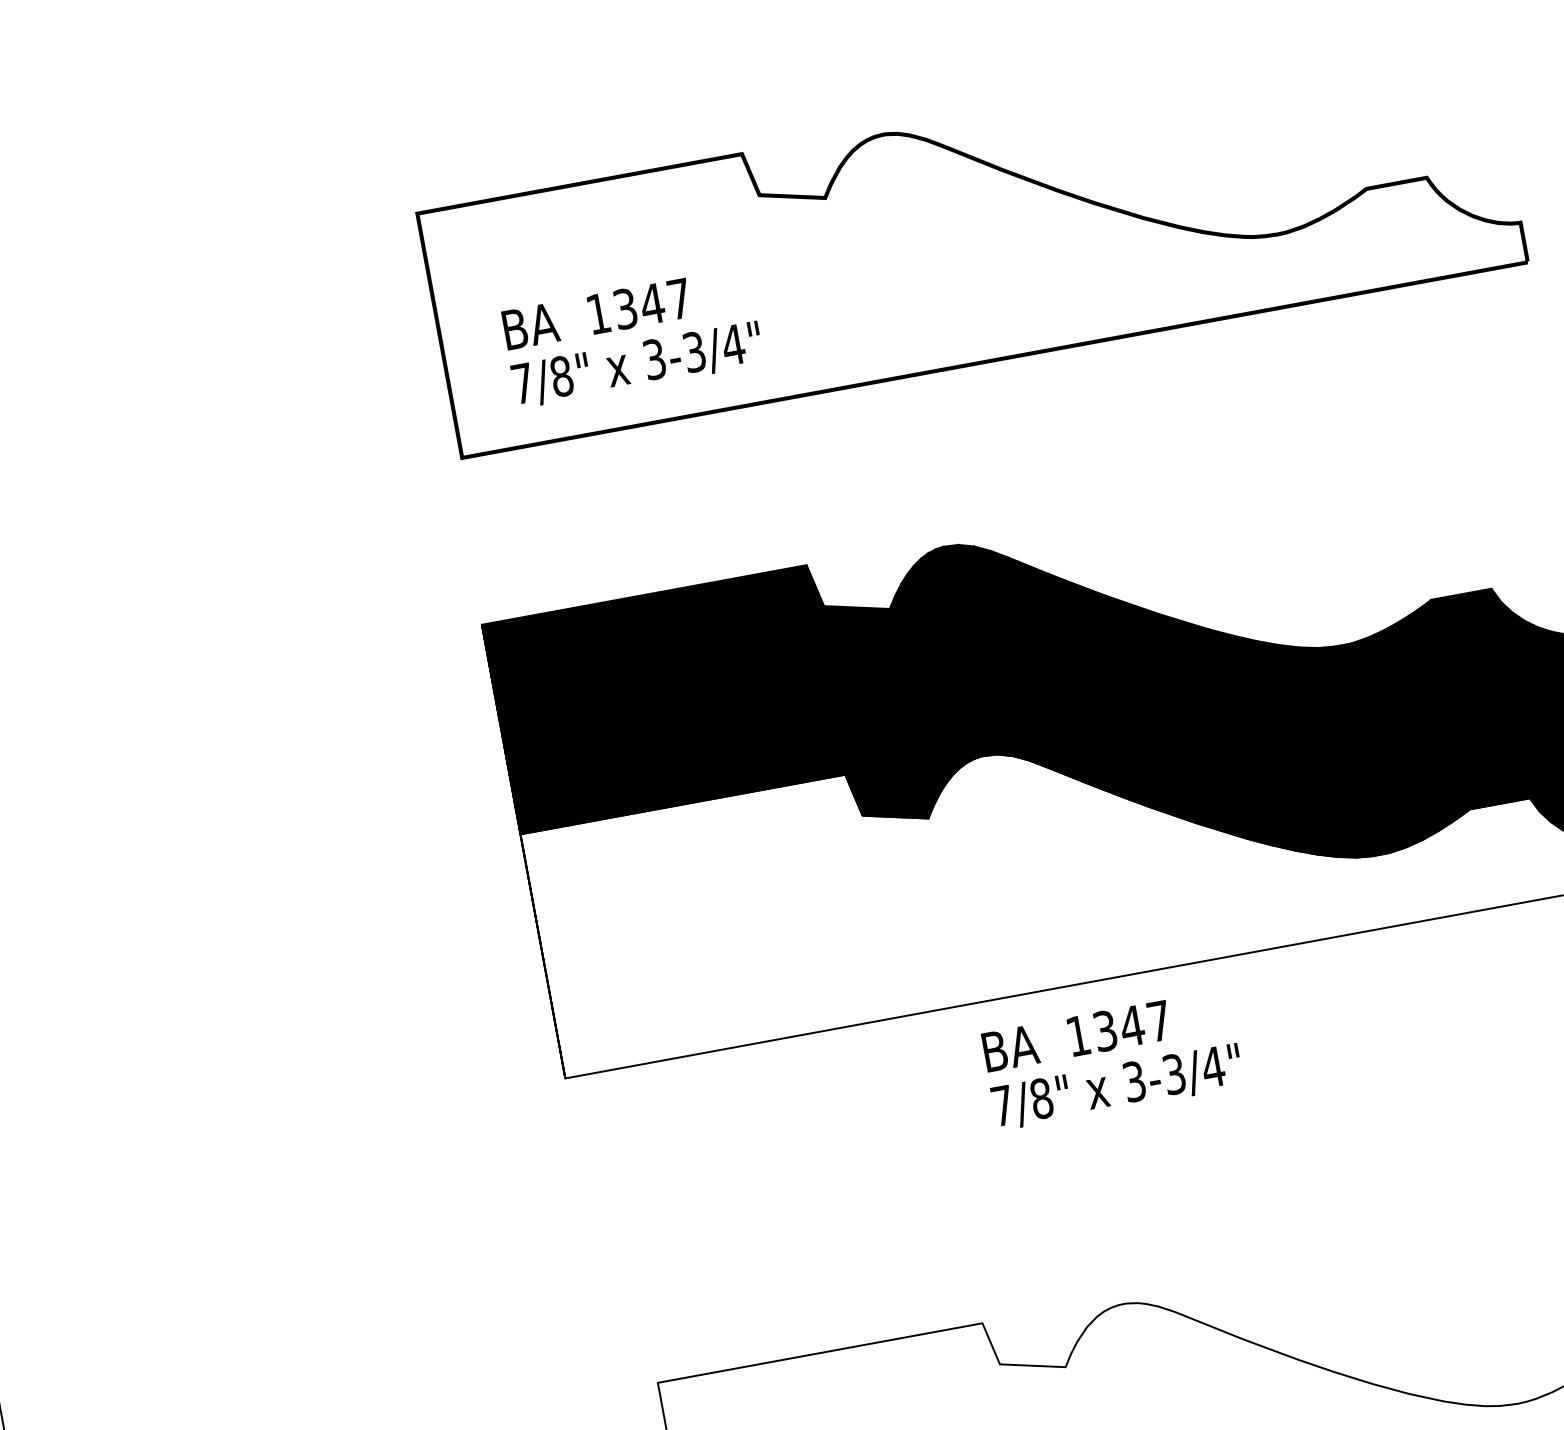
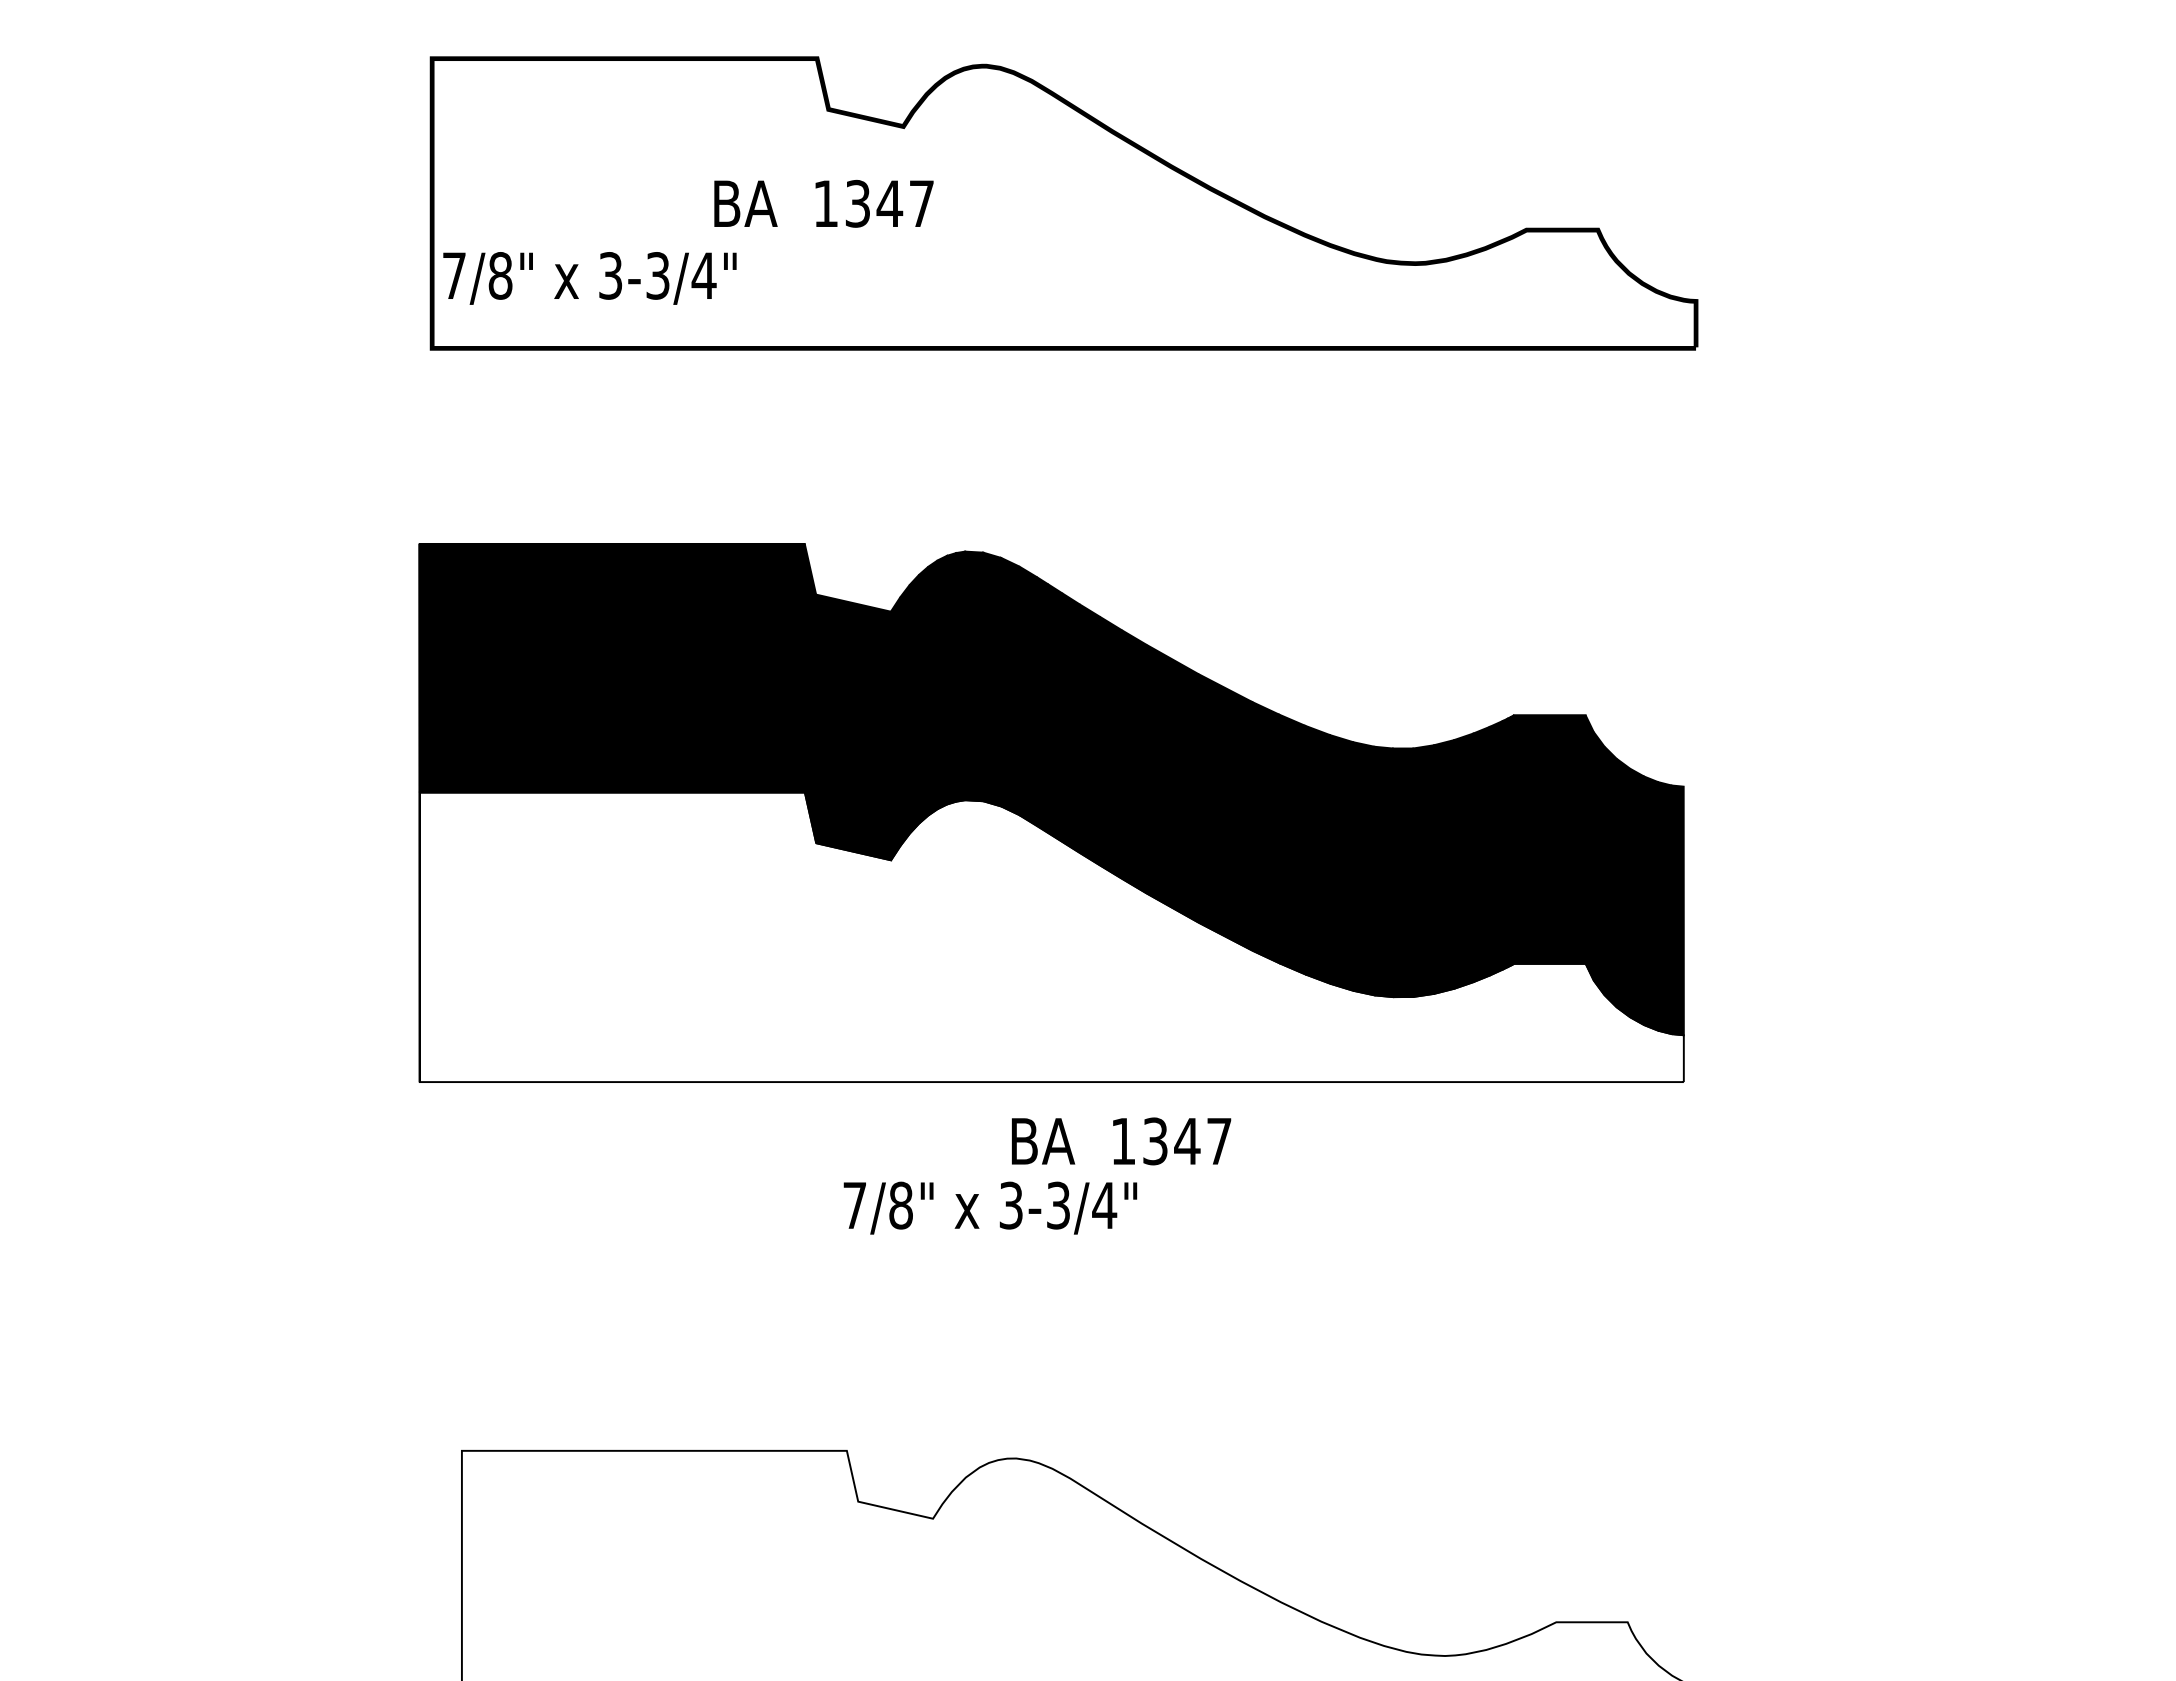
text: (596, 314) -> (823, 203), moved
text: (637, 364) -> (589, 278), moved
text: (1076, 1036) -> (1121, 1141), moved
text: (1117, 1086) -> (990, 1207), moved

